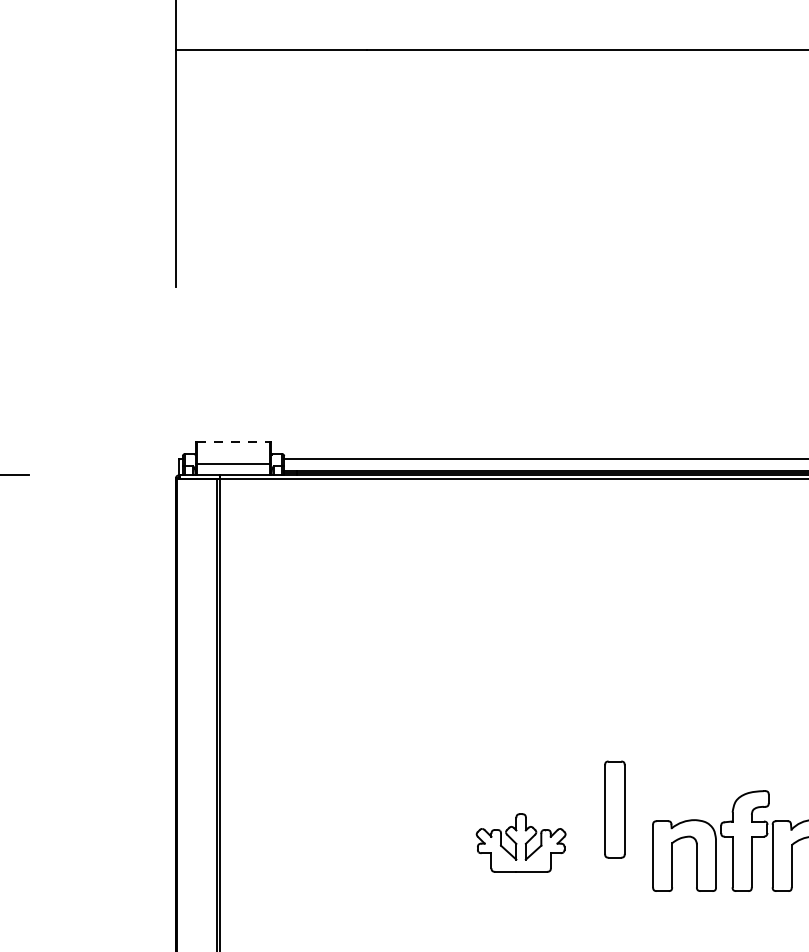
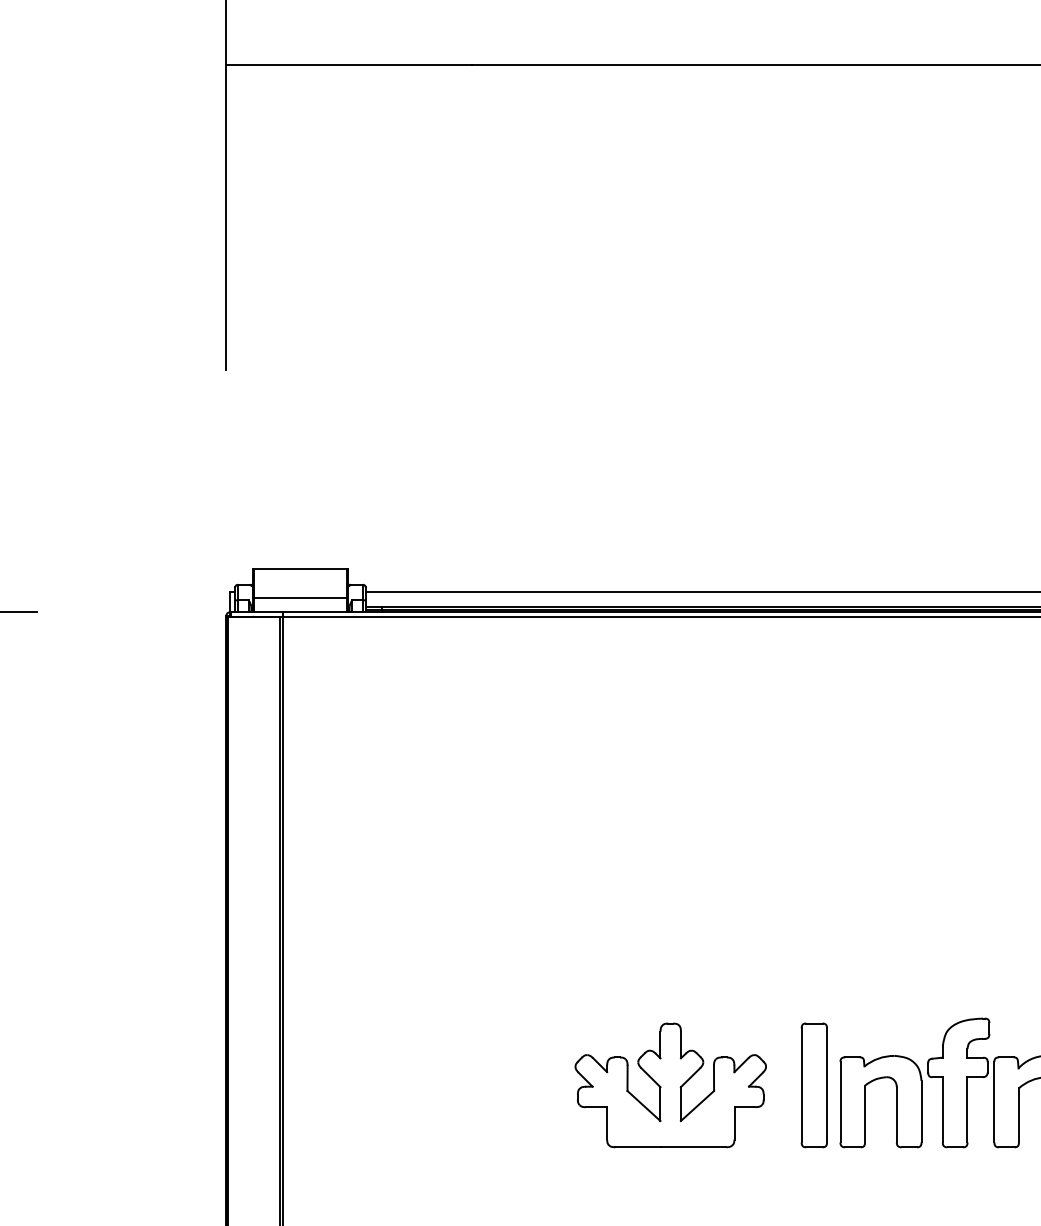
line: (233, 441) -> (300, 568), dashed -> solid
part: (614, 809) -> (813, 1085), moved
part: (521, 843) -> (670, 1085), size x1.67

